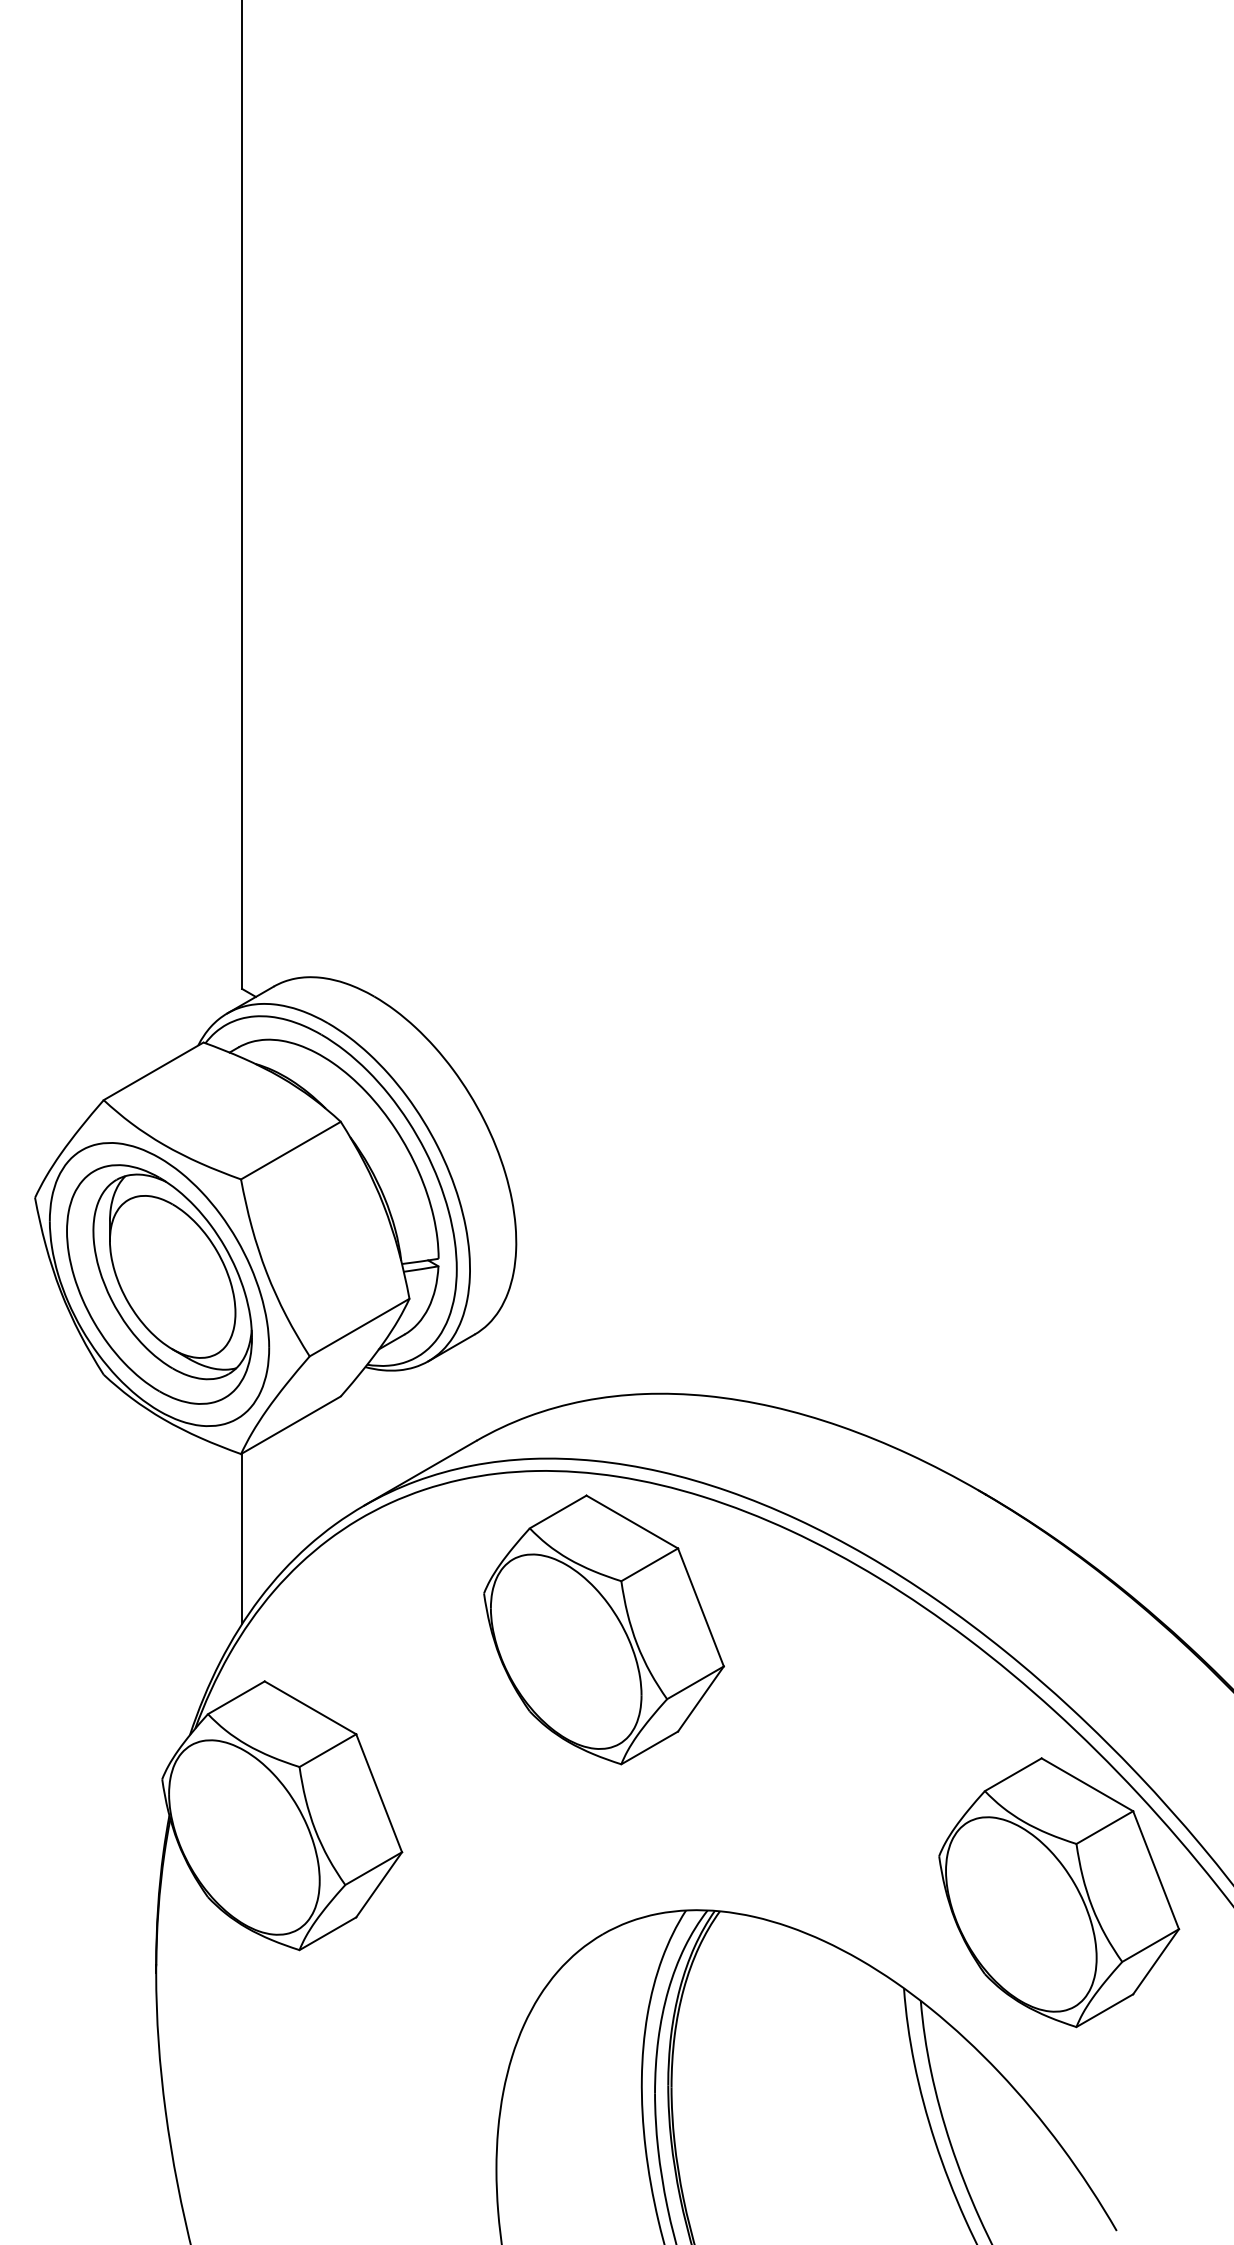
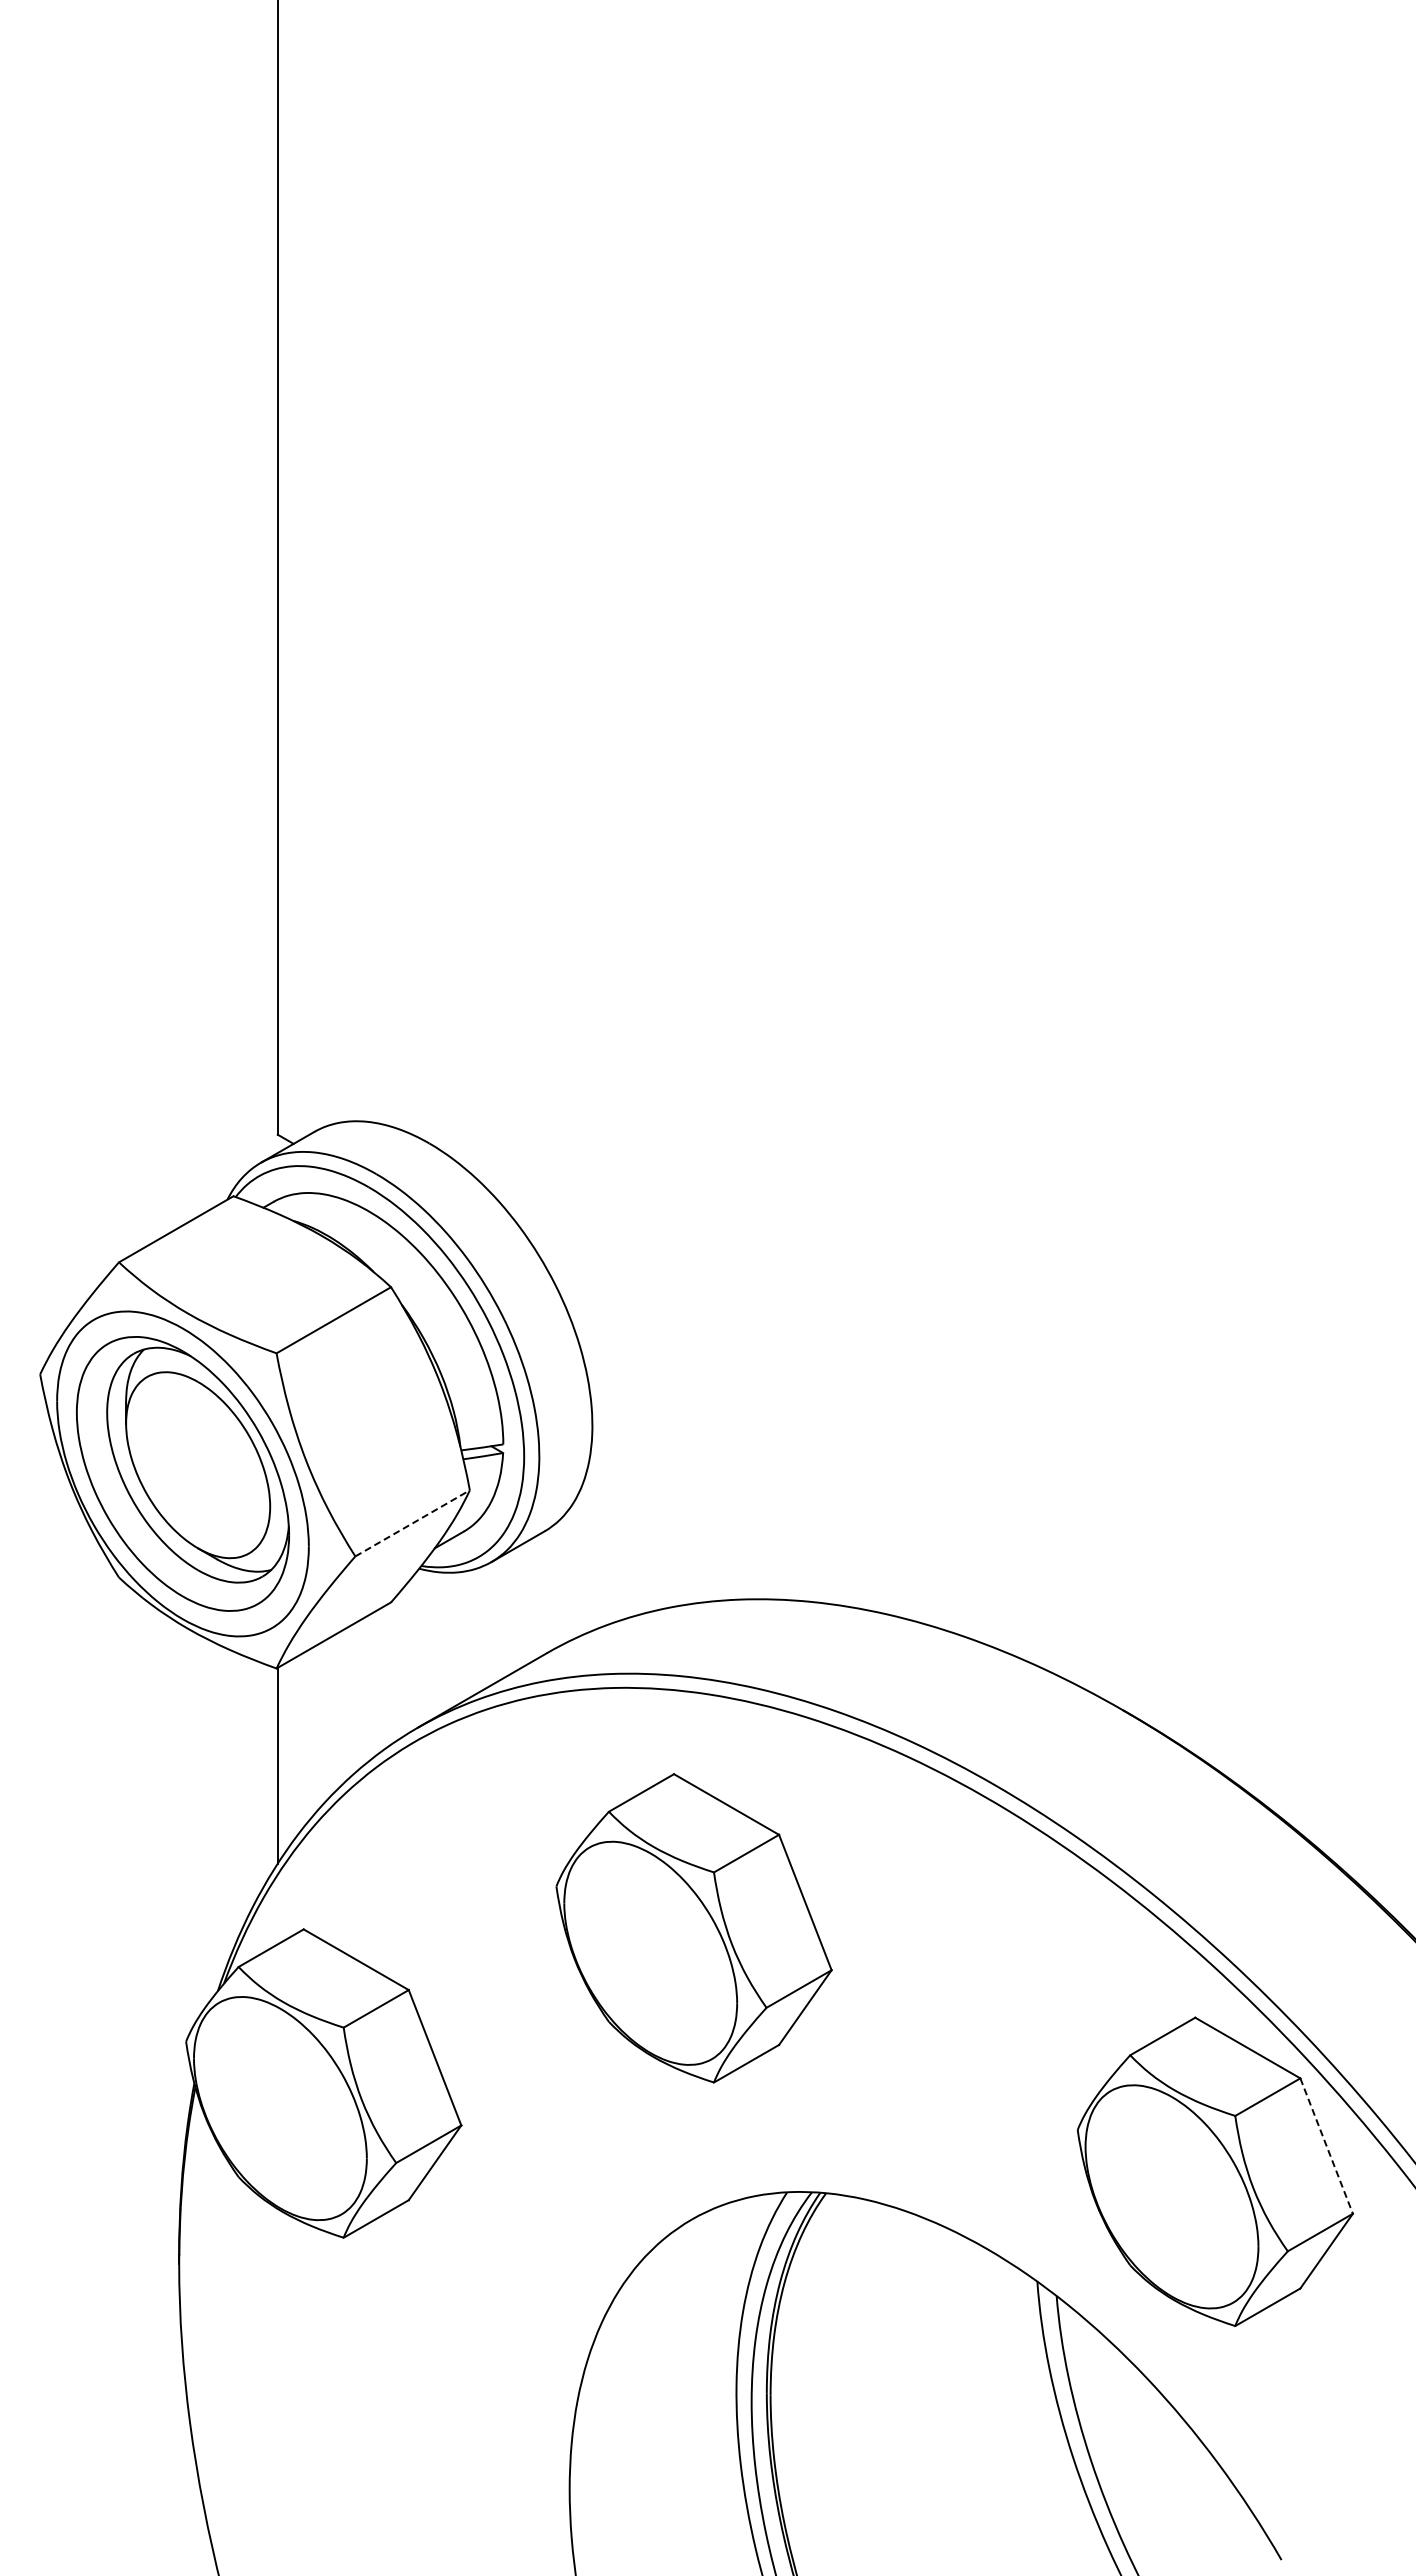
line: (360, 1327) -> (413, 1523), solid -> dashed
part: (603, 1630) -> (693, 1928), moved
line: (1155, 1870) -> (1326, 2146), solid -> dashed

